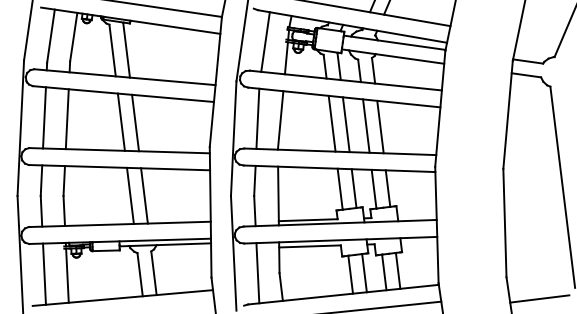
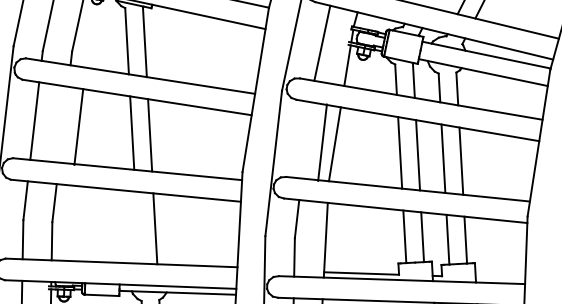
line: (257, 118) -> (322, 142), moved
line: (66, 119) -> (77, 127), moved
line: (130, 195) -> (137, 227), removed

